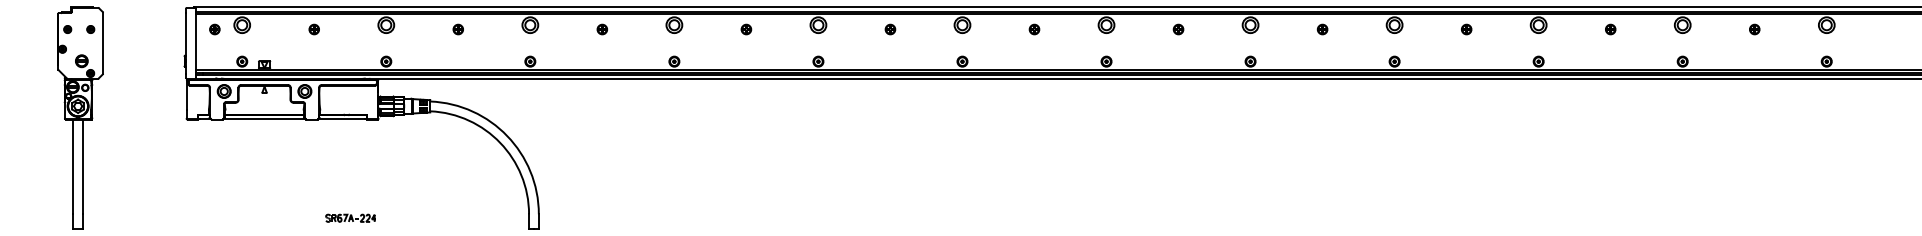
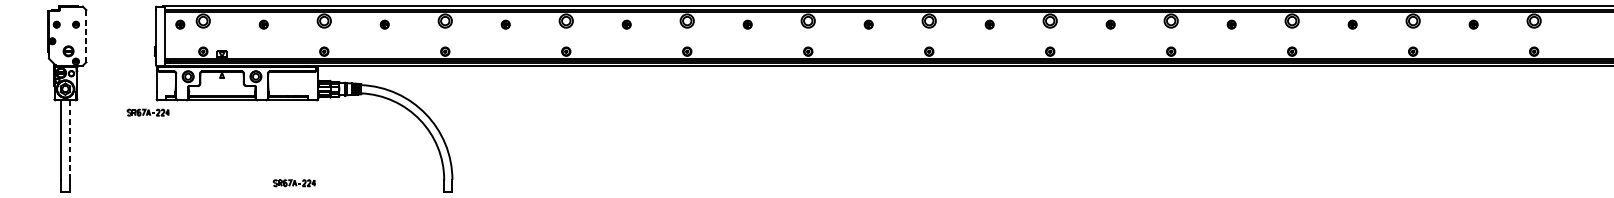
line: (103, 43) -> (86, 36), solid -> dashed
part: (176, 133) -> (148, 112), added
line: (83, 167) -> (69, 140), solid -> dashed

